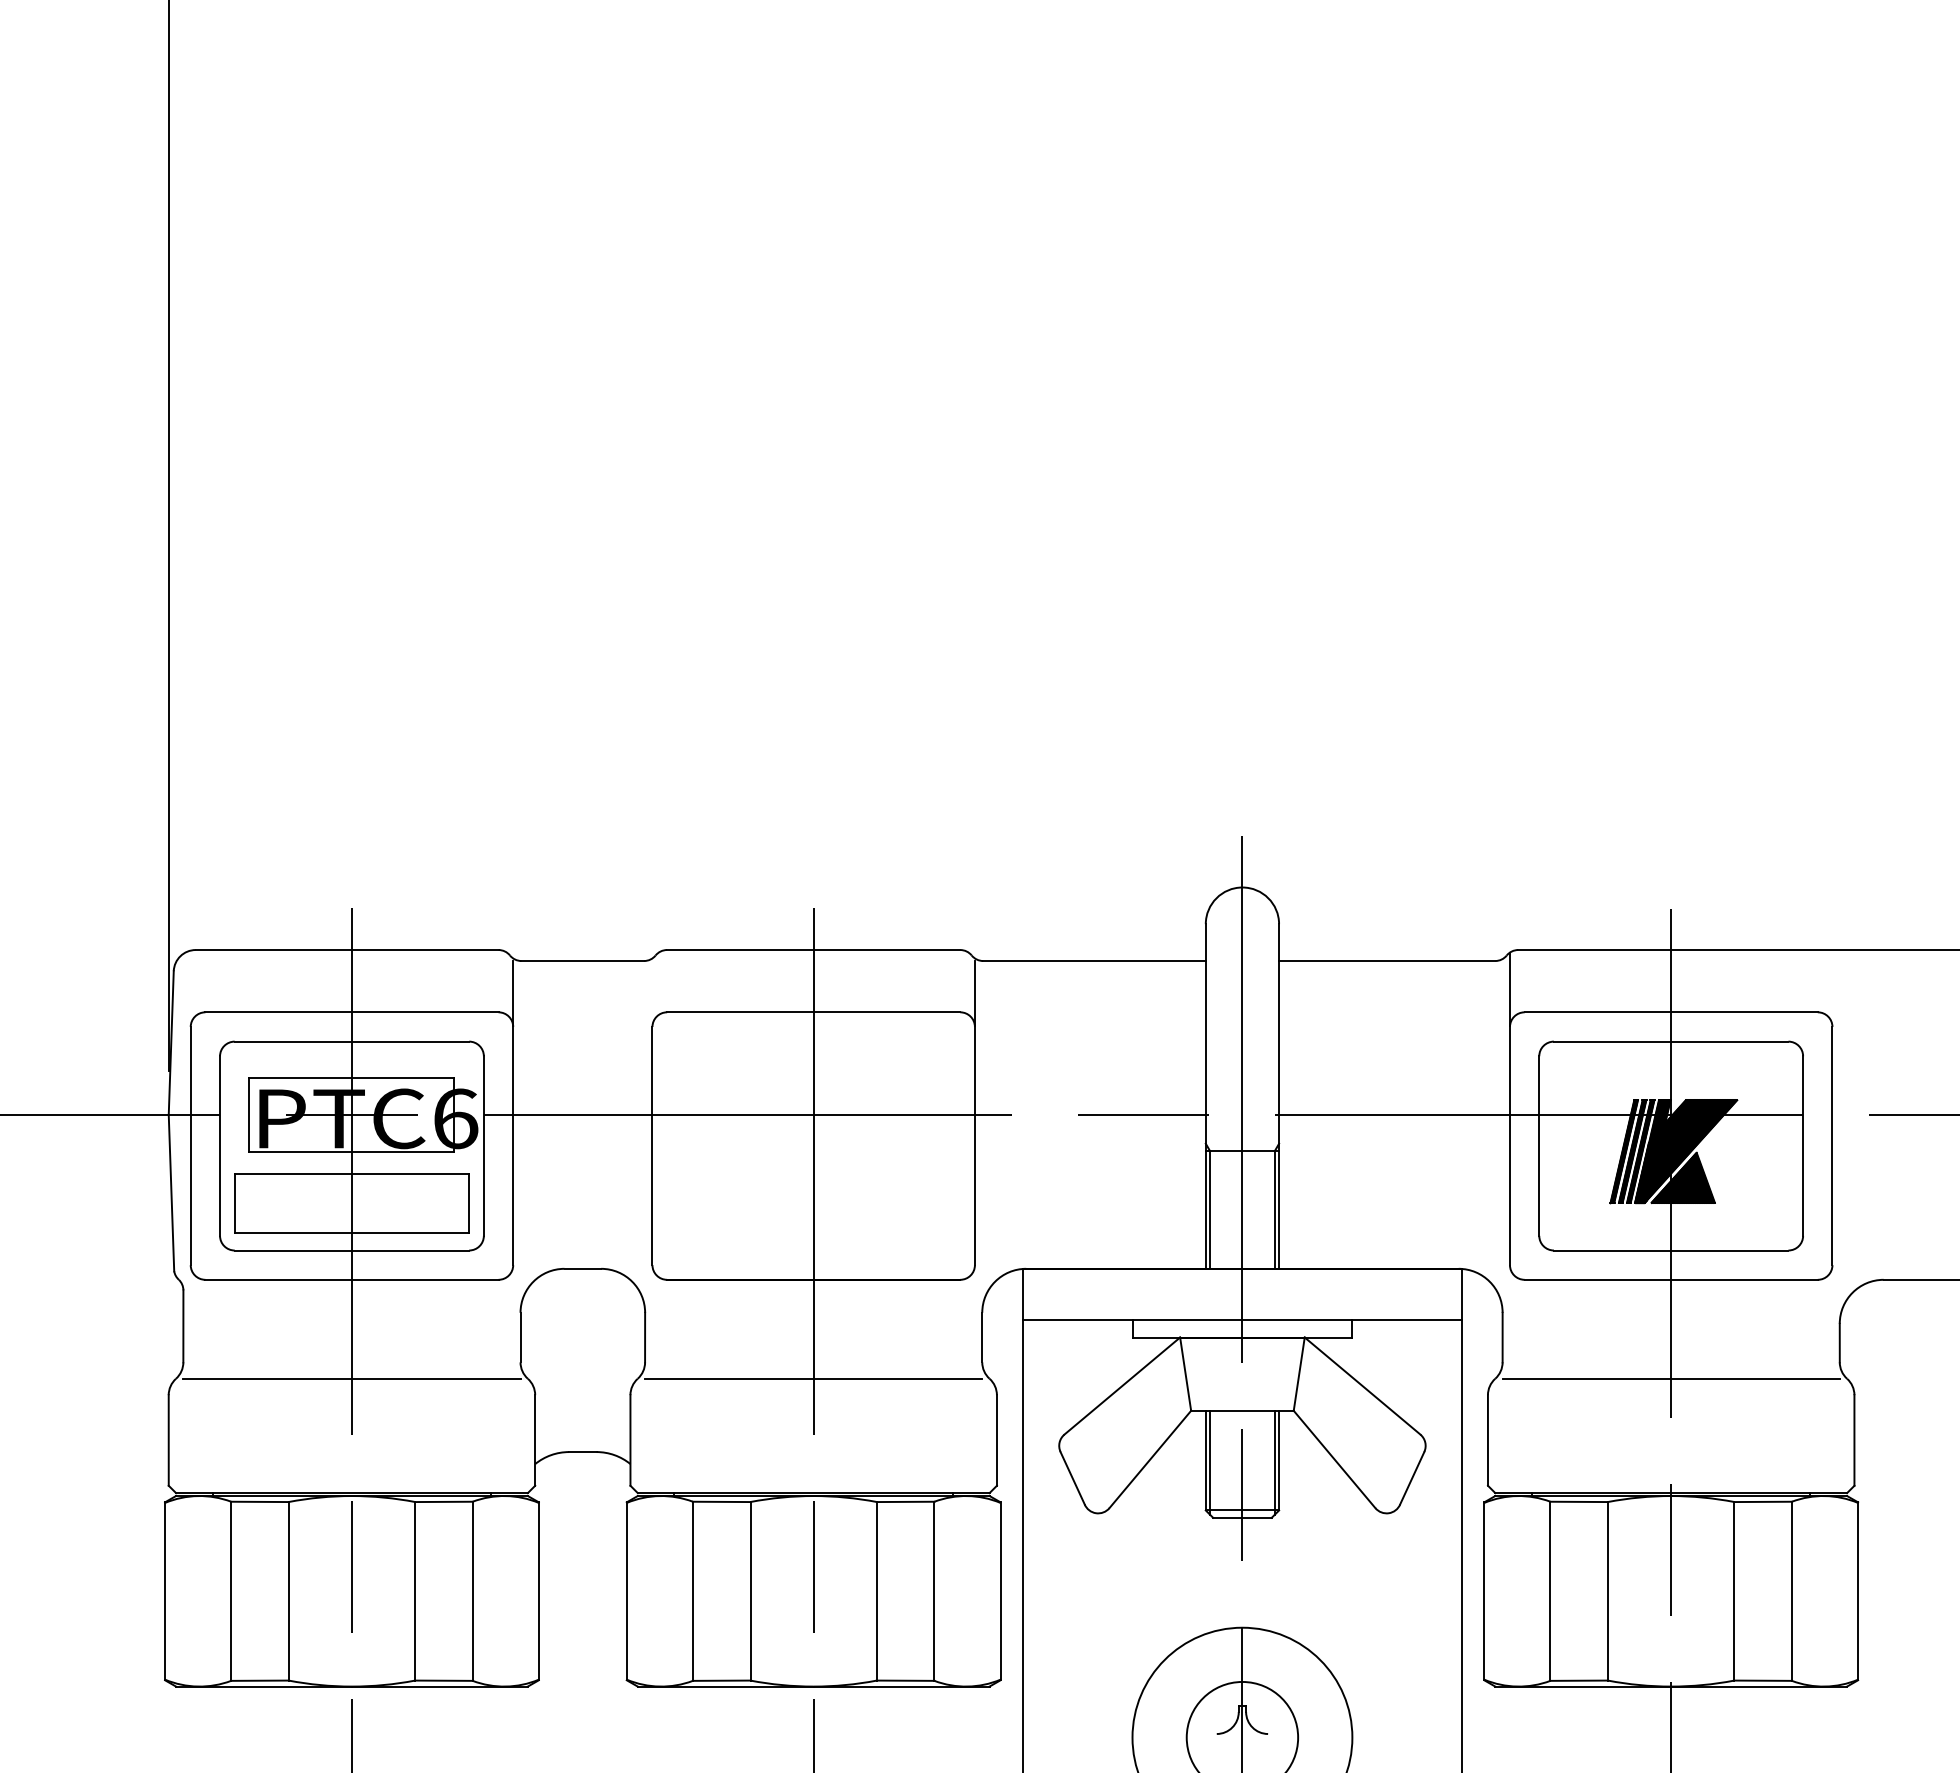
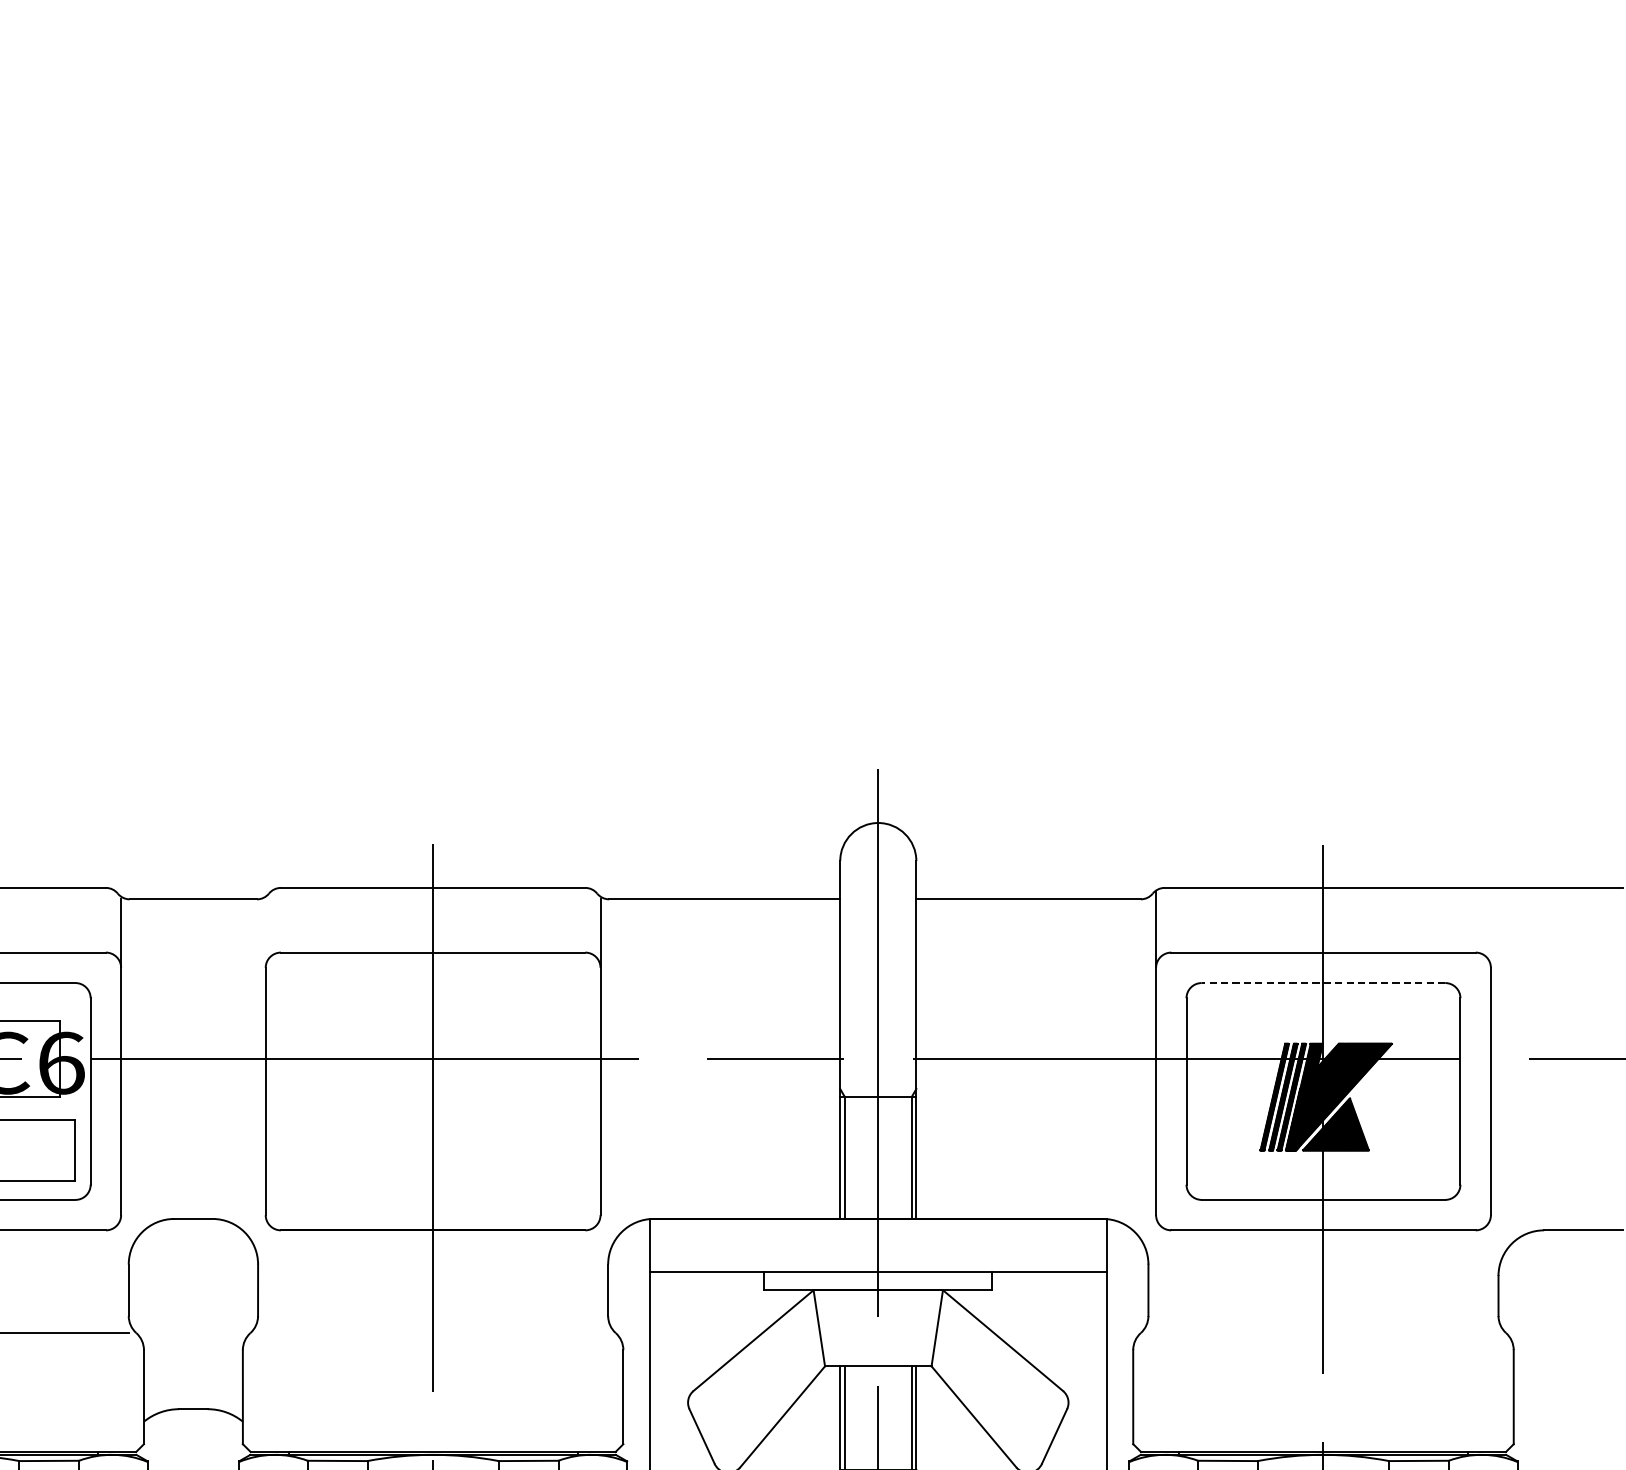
line: (1670, 1041) -> (1322, 982), solid -> dashed
line: (813, 1378) -> (432, 1332), removed
line: (1670, 1378) -> (1322, 1332), removed

